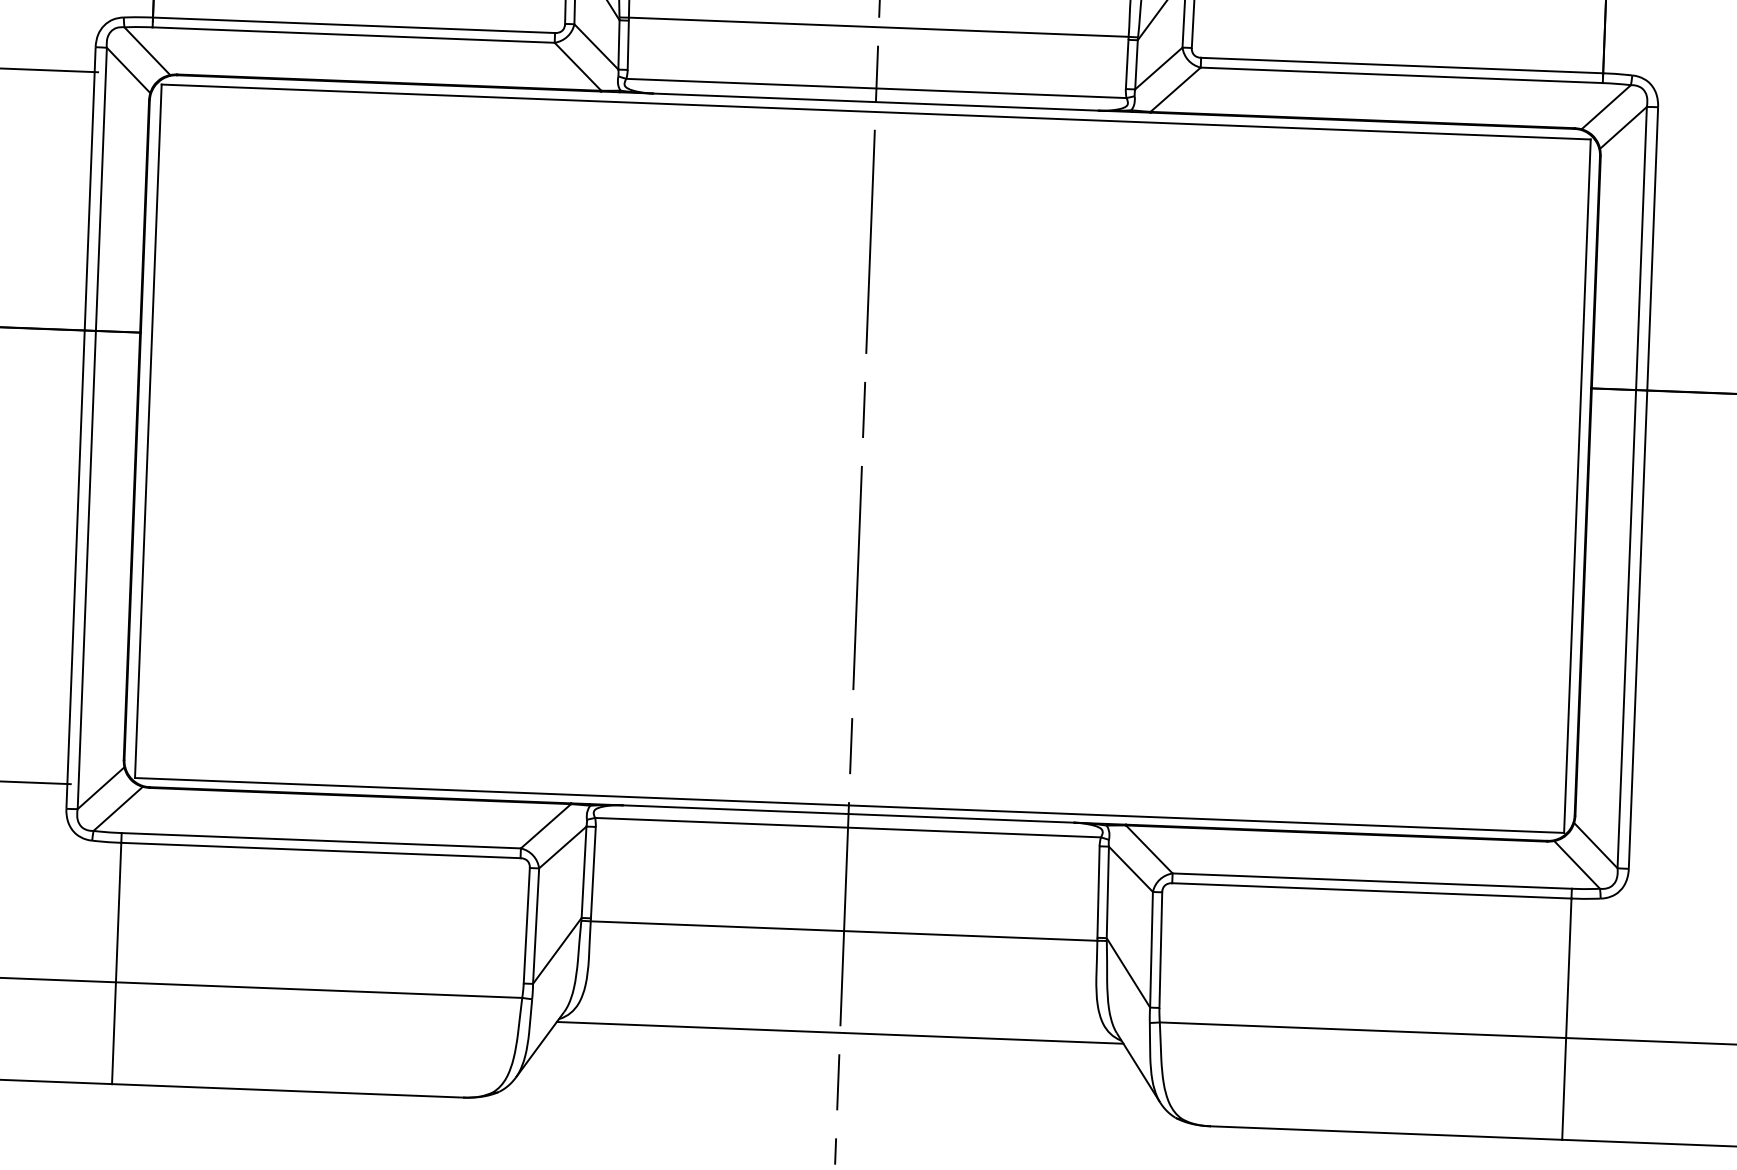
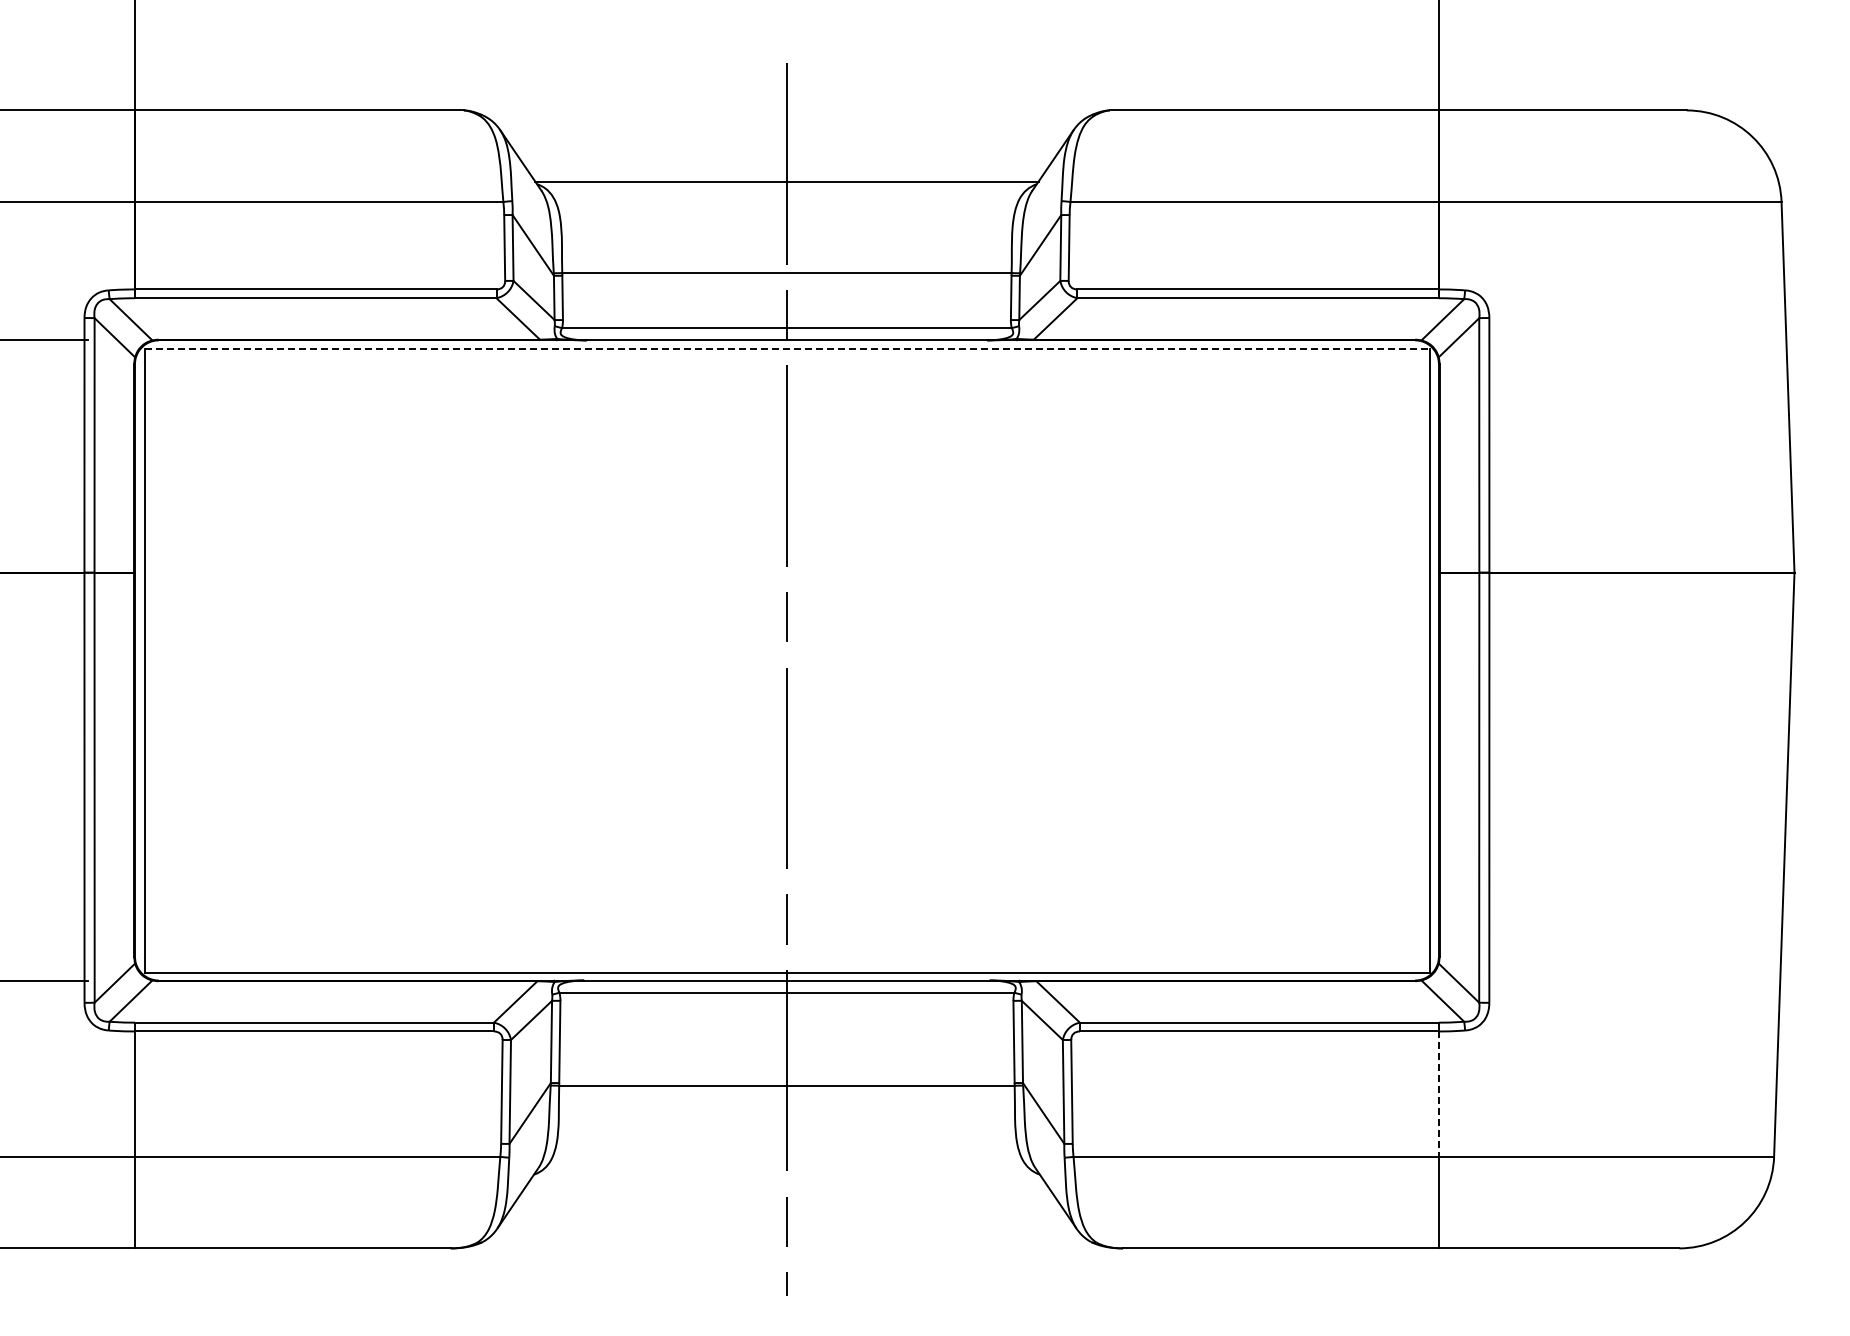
line: (877, 112) -> (788, 349), solid -> dashed
line: (1568, 968) -> (1438, 1094), solid -> dashed
line: (839, 1033) -> (786, 1177), removed

